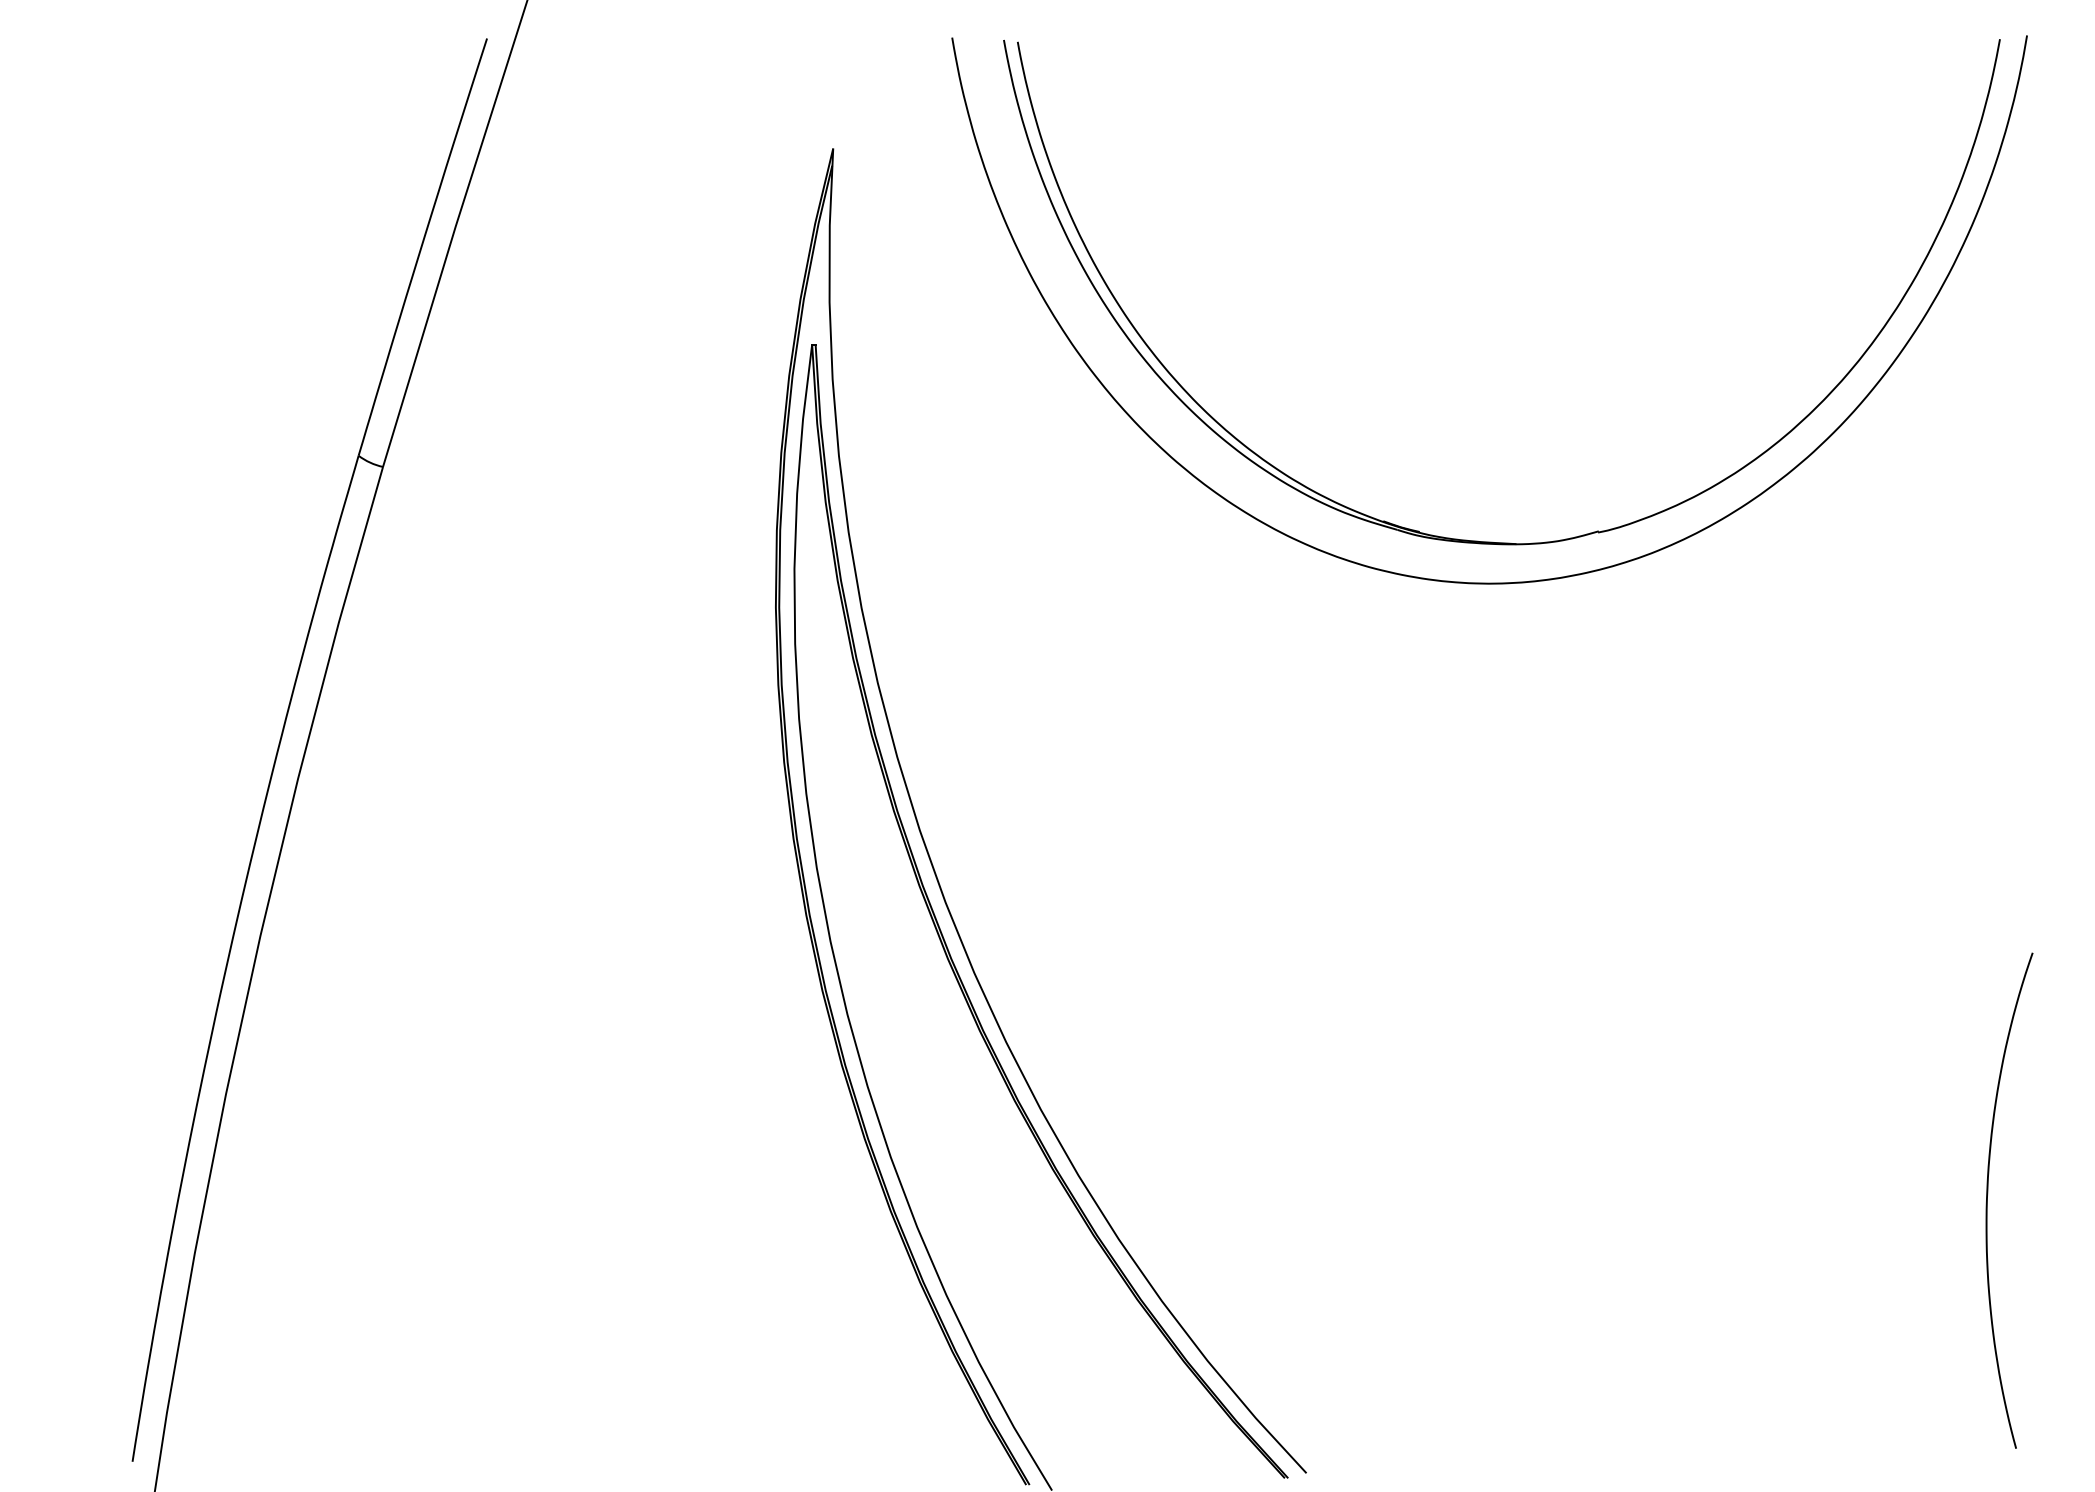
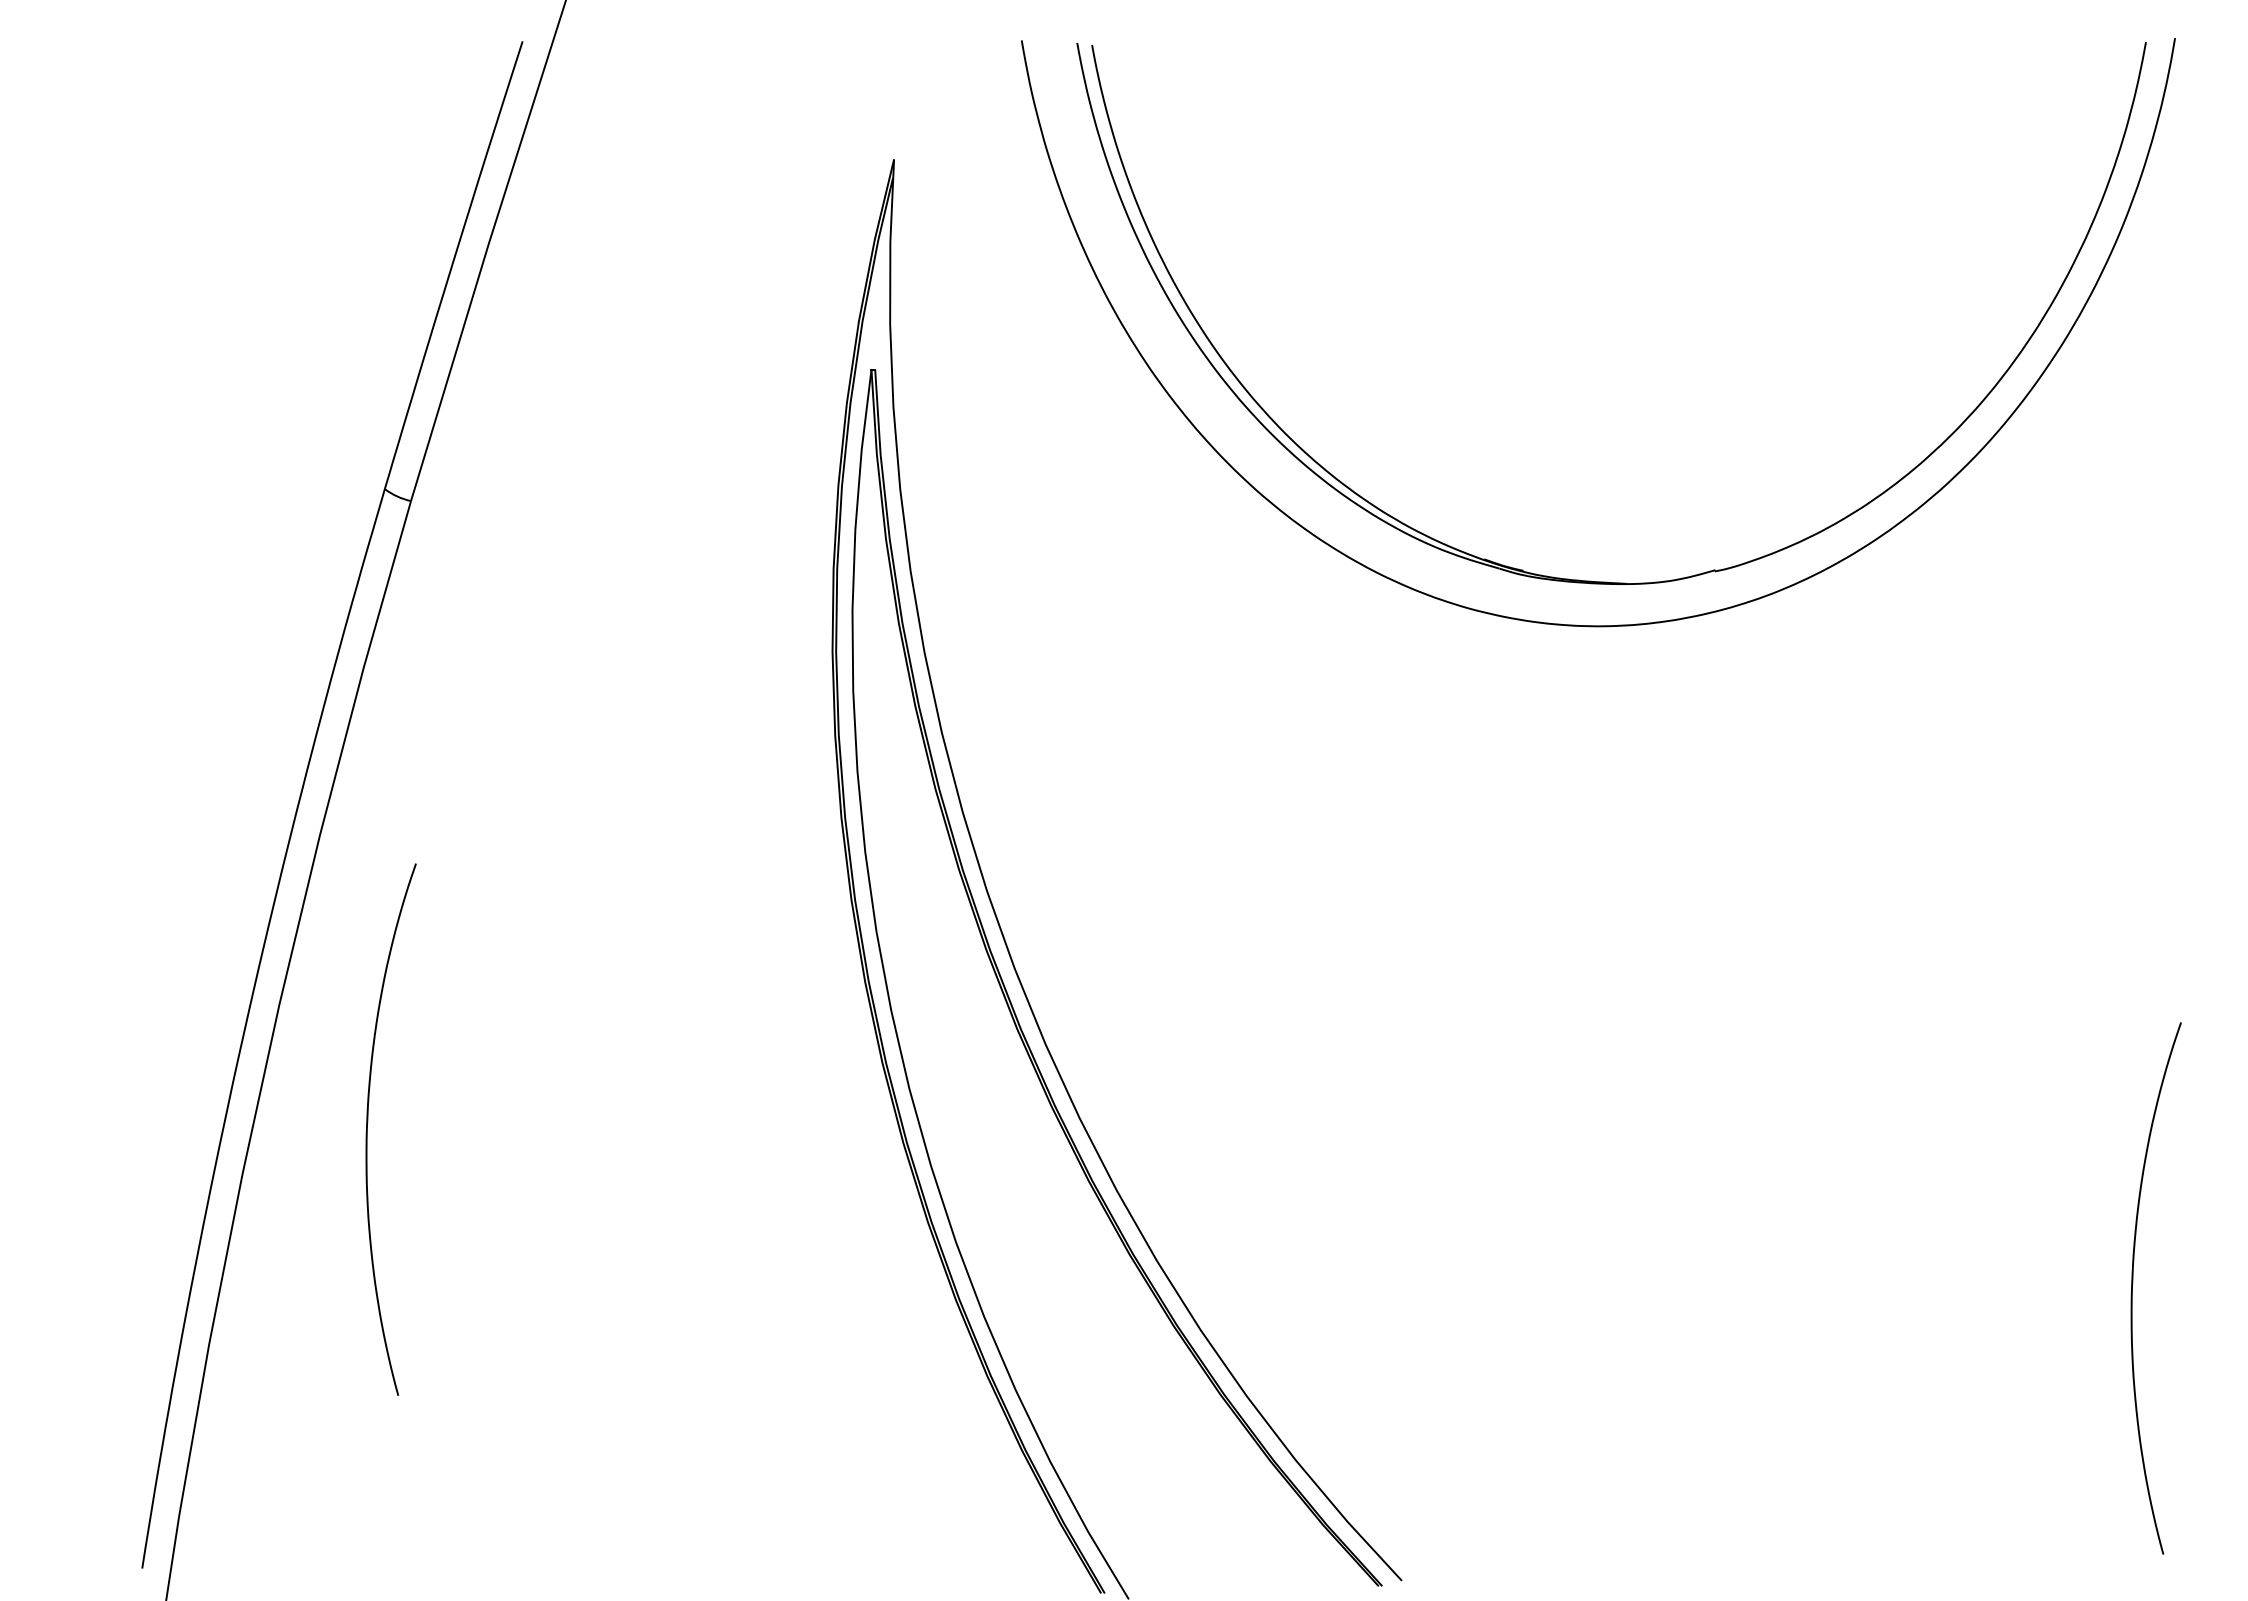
curve: (343, 1046) -> (368, 1122), added

